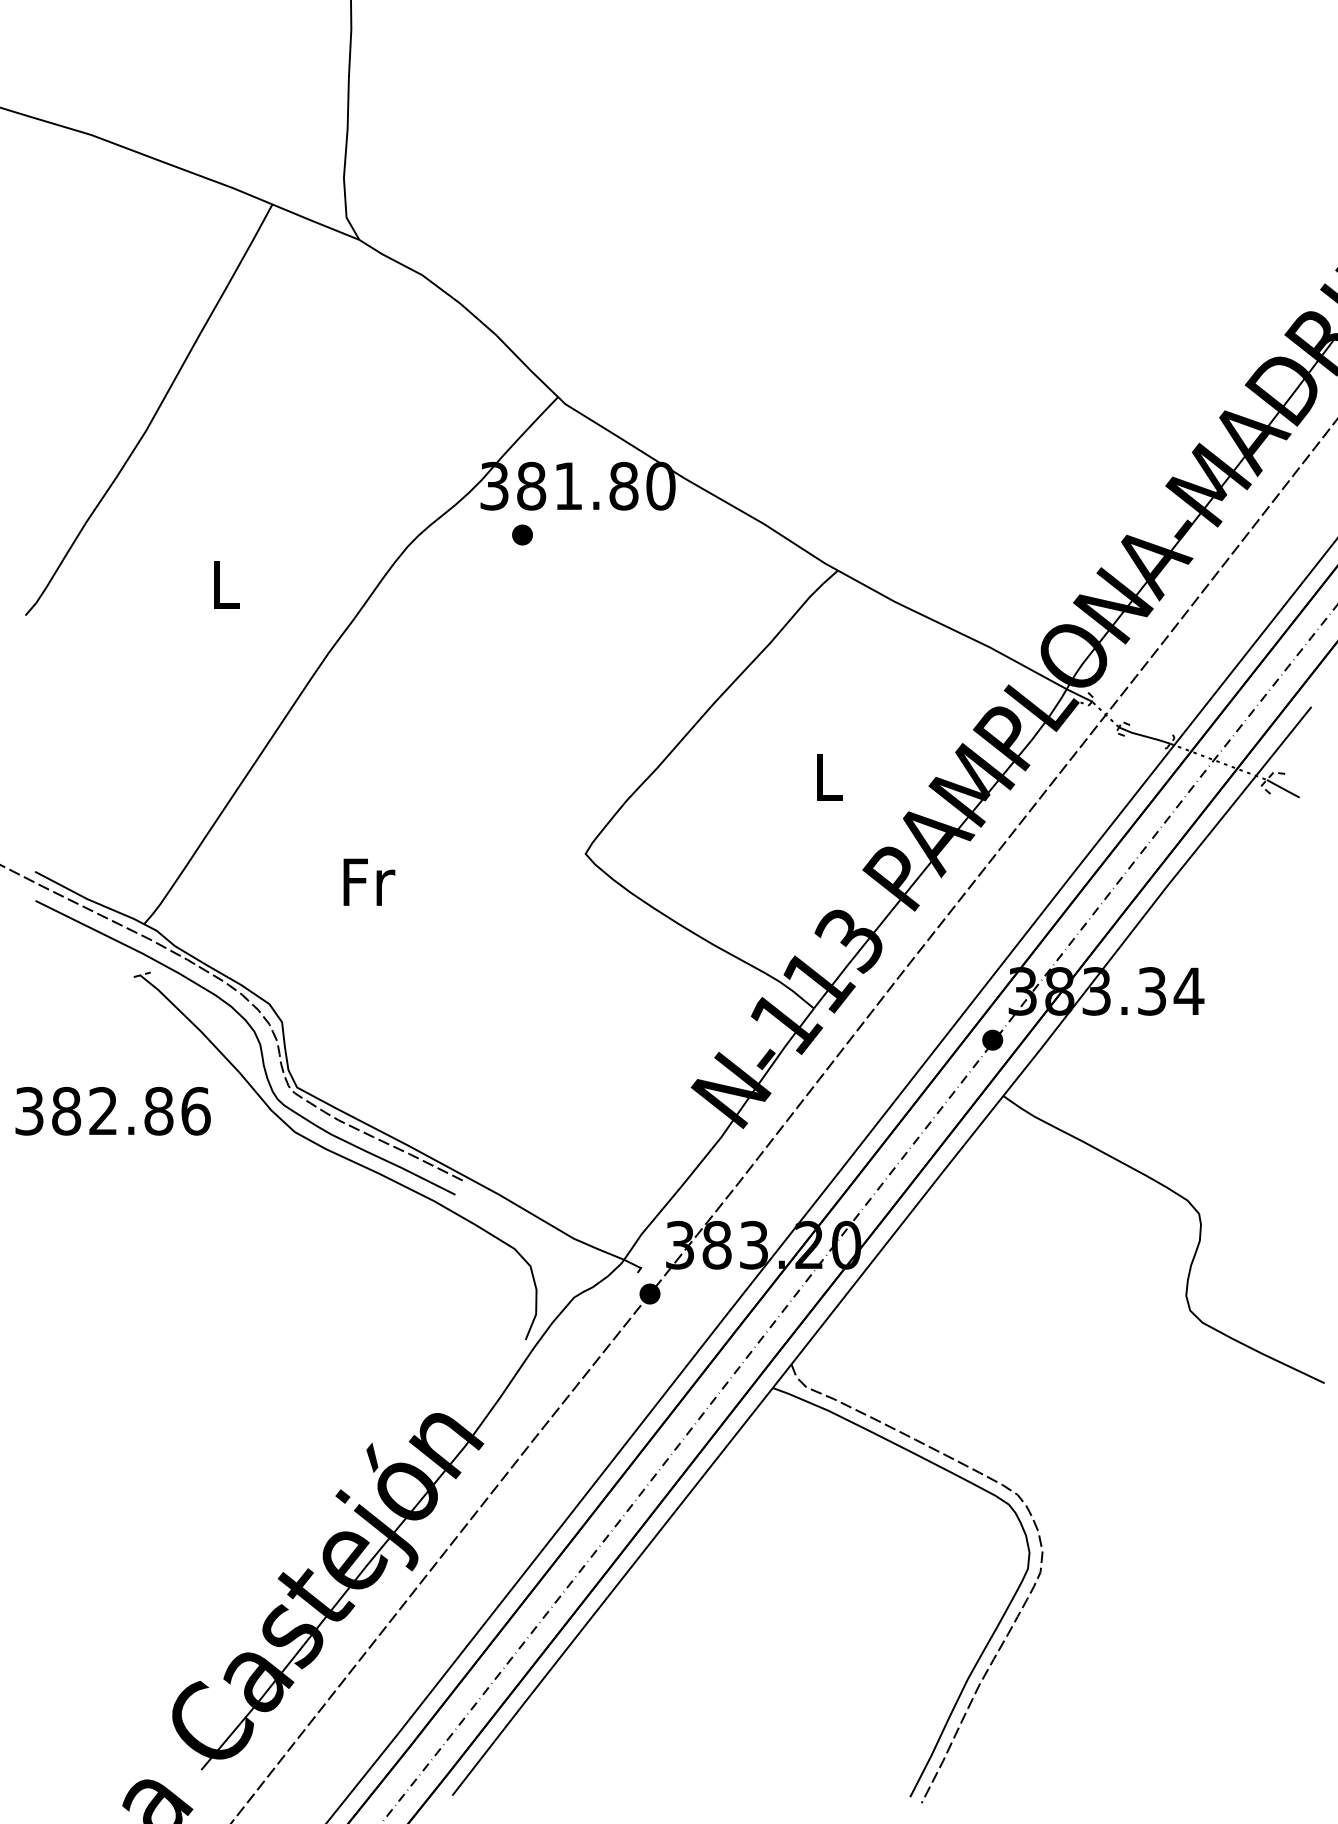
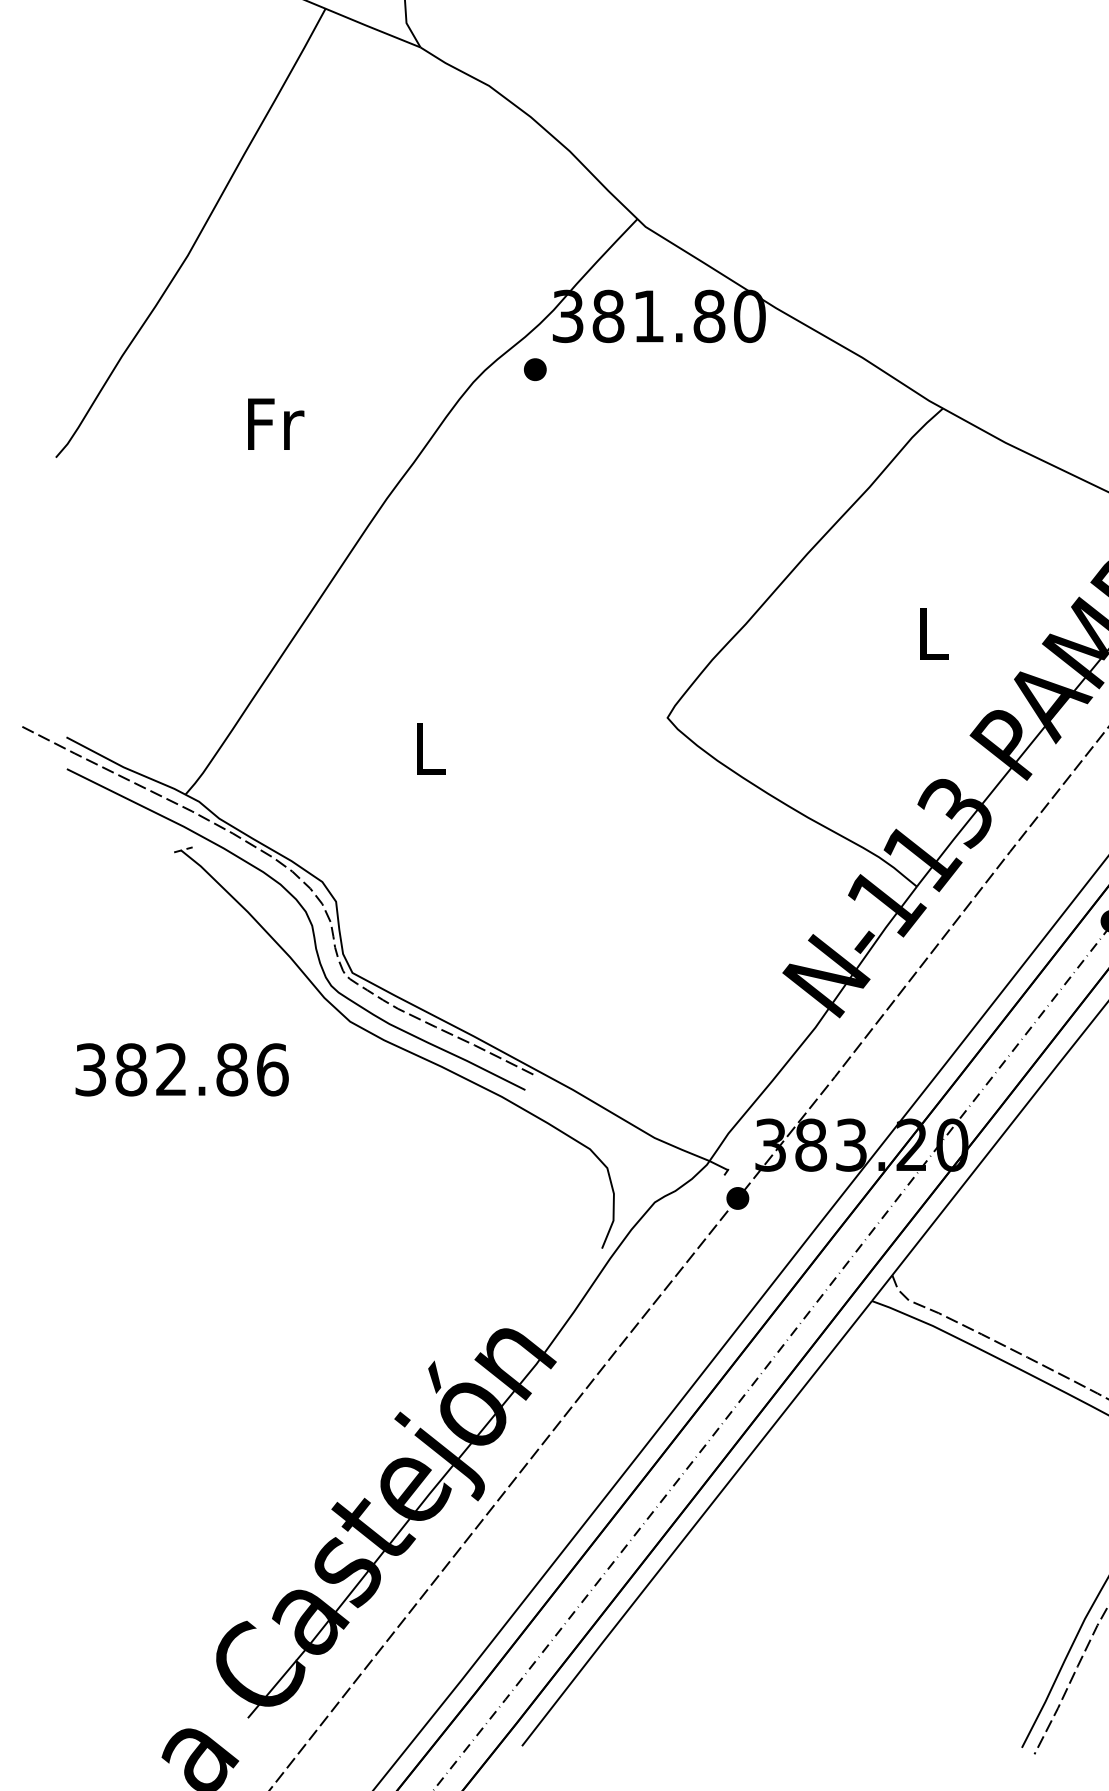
part: (522, 534) -> (535, 369), moved
text: (226, 584) -> (275, 423), L -> Fr
text: (369, 881) -> (431, 747), Fr -> L
text: (112, 1111) -> (181, 1070), moved

